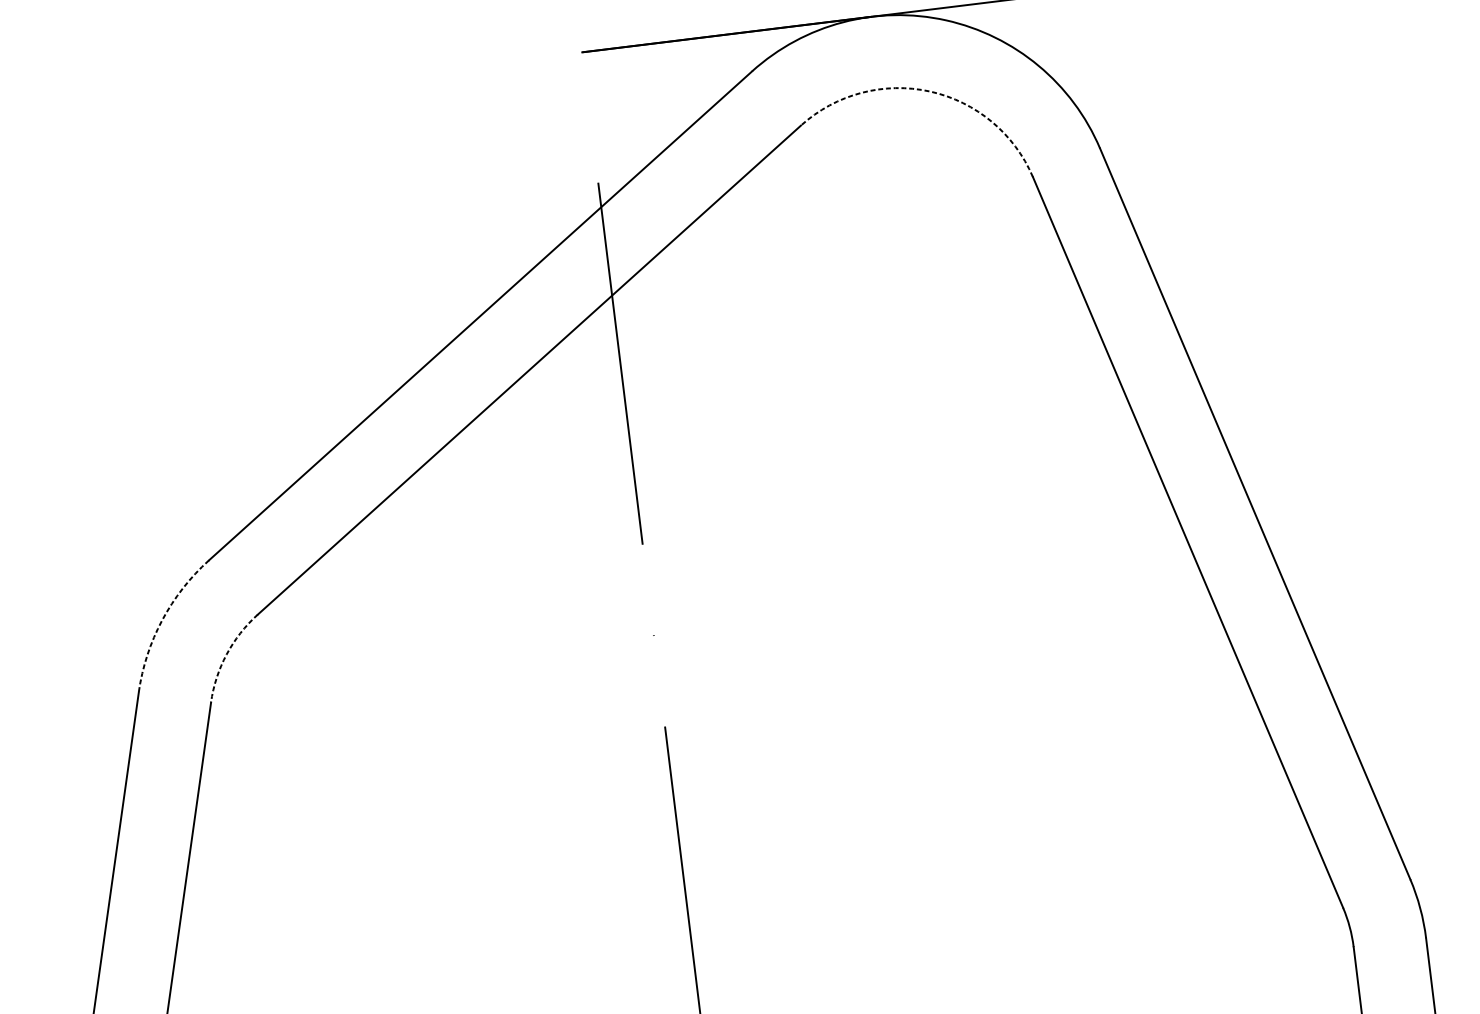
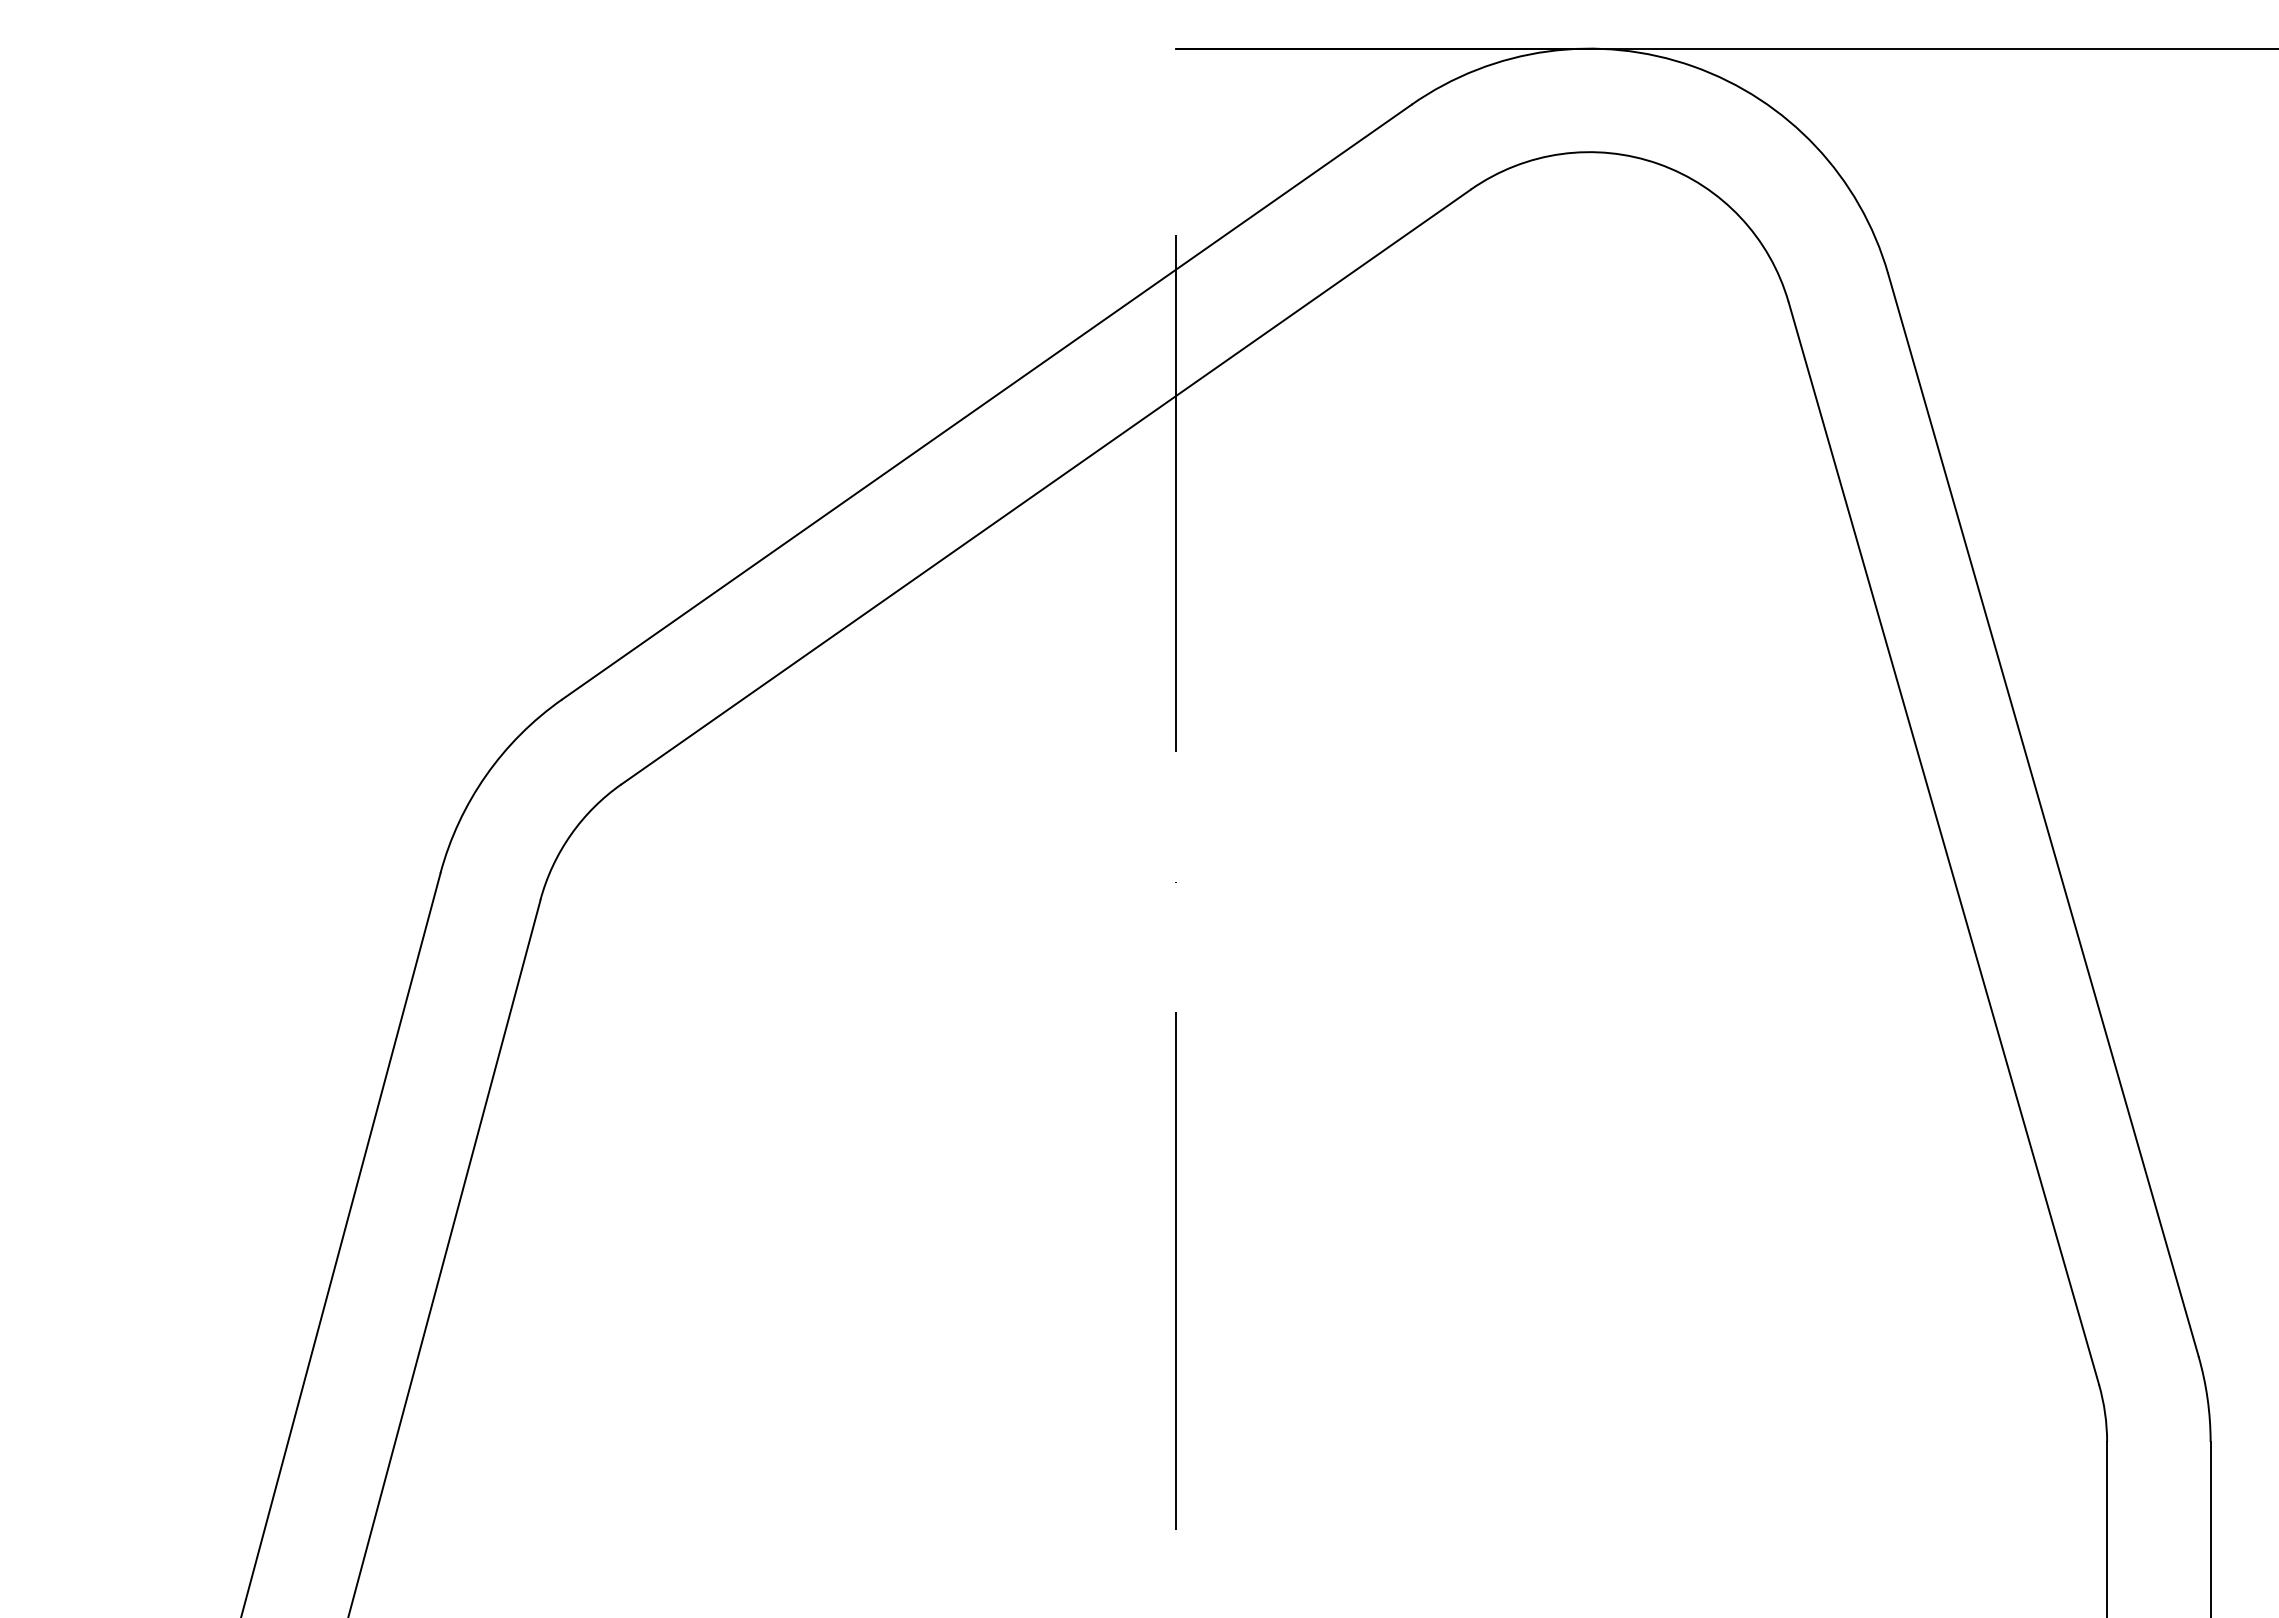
arc: (930, 91) -> (1658, 164), dashed -> solid
arc: (162, 620) -> (486, 775), dashed -> solid
arc: (226, 654) -> (570, 835), dashed -> solid

